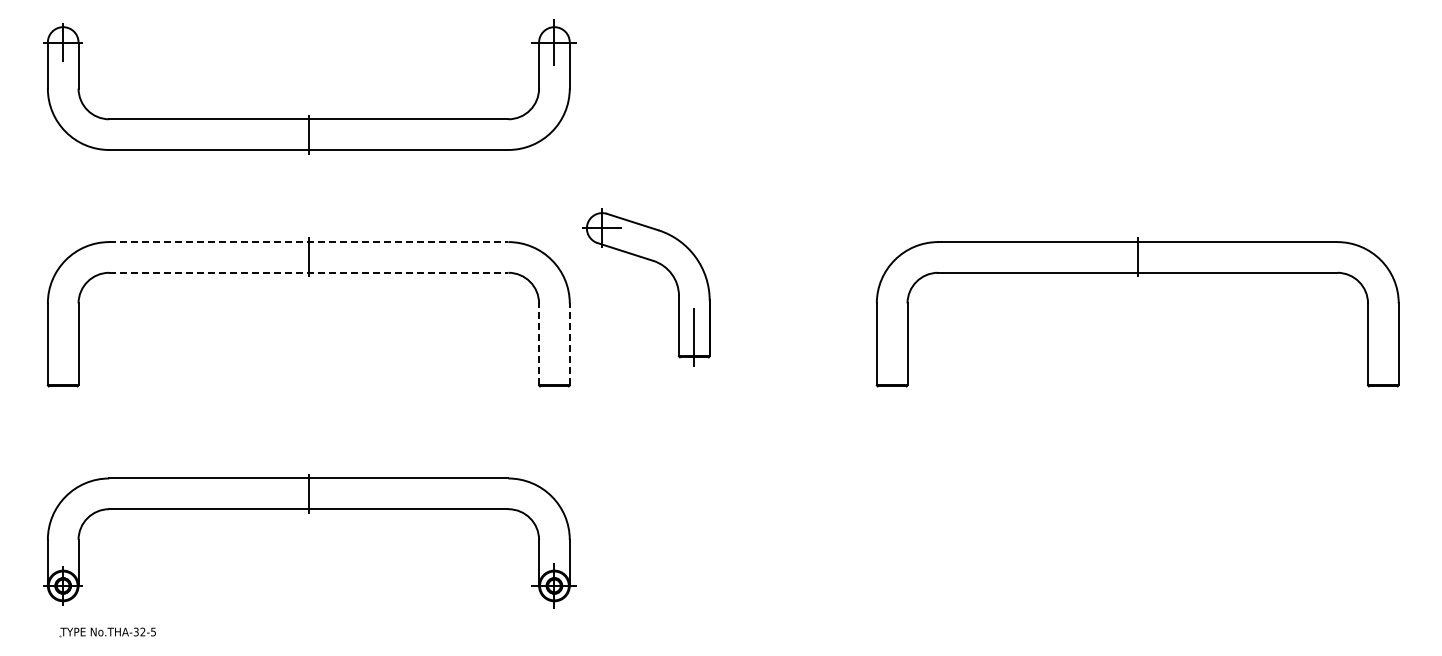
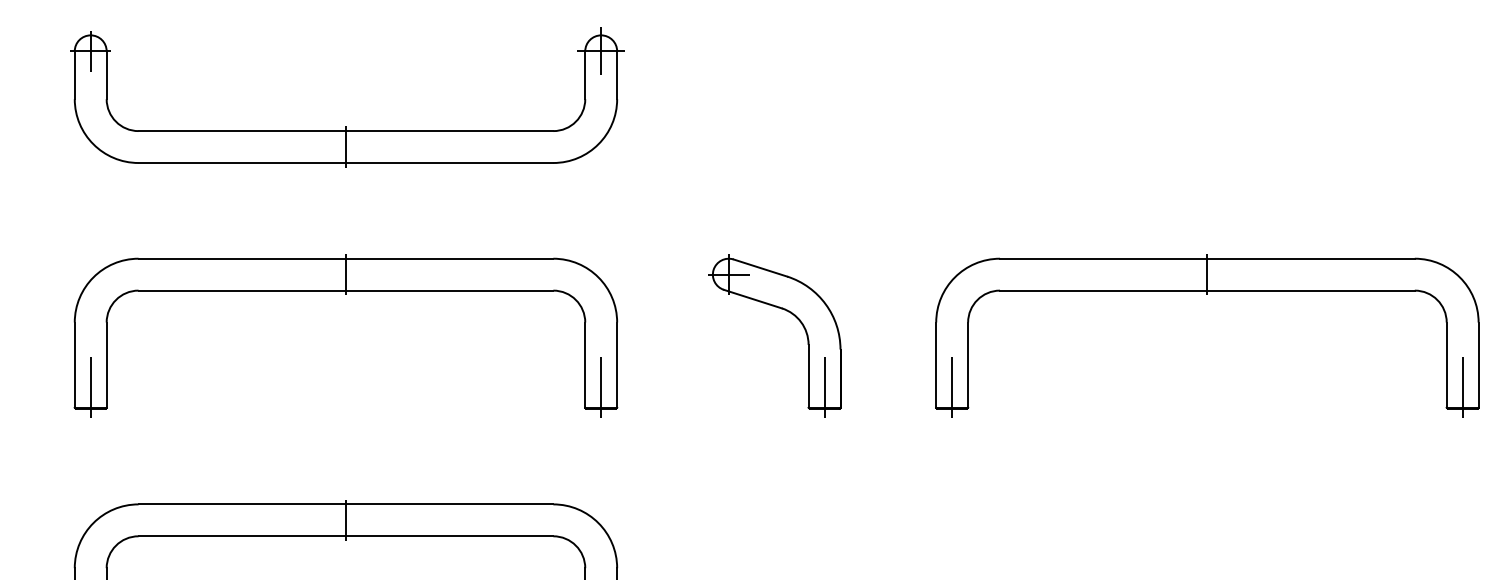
line: (308, 242) -> (345, 259), dashed -> solid
part: (658, 264) -> (787, 312), moved
line: (308, 272) -> (345, 290), dashed -> solid
line: (539, 344) -> (585, 365), dashed -> solid
line: (569, 344) -> (616, 365), dashed -> solid
line: (63, 365) -> (91, 386), added
line: (554, 365) -> (601, 386), added
line: (892, 365) -> (952, 386), added
line: (1383, 365) -> (1462, 386), added

